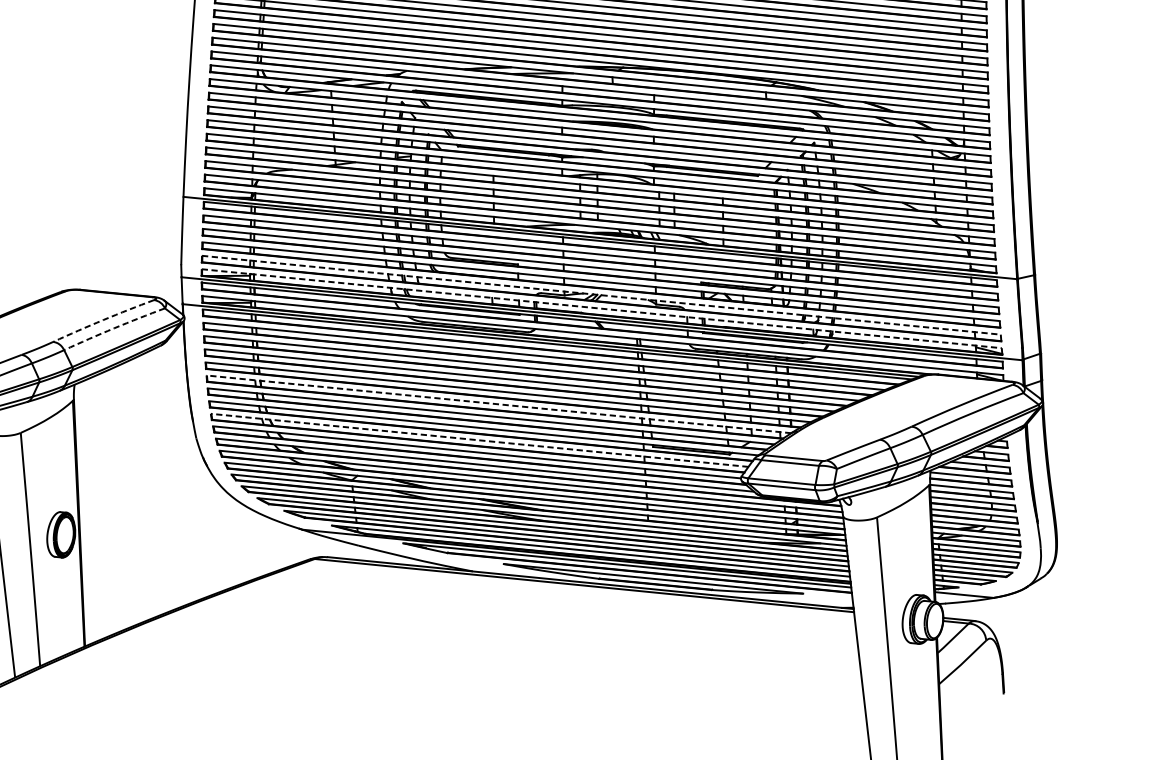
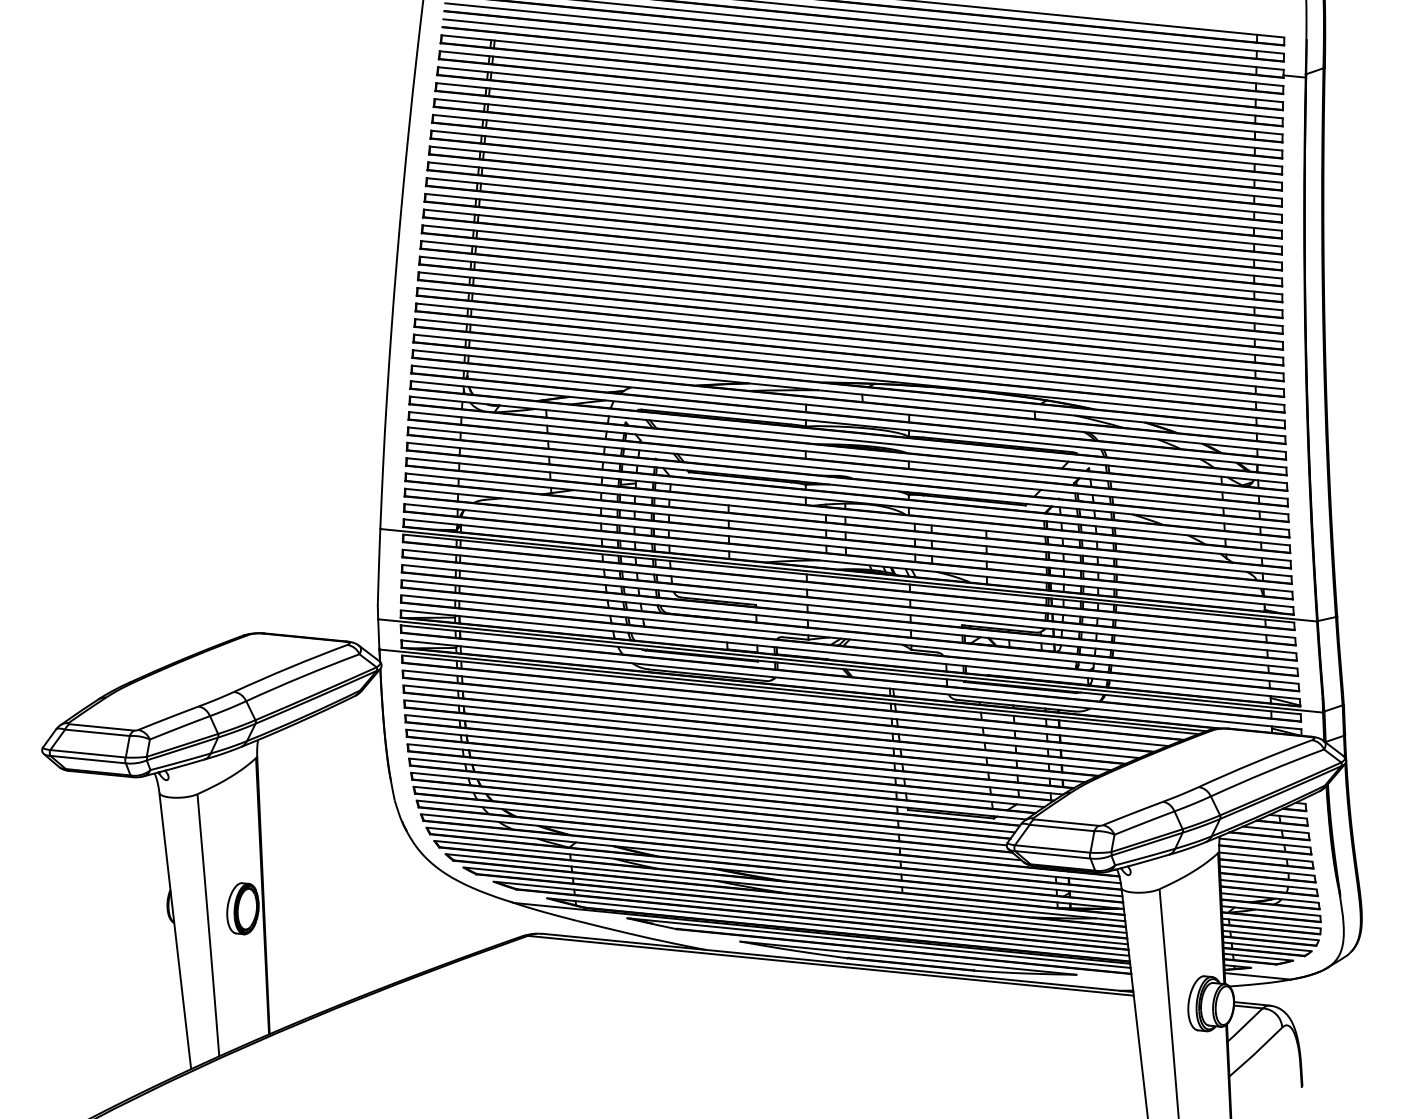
line: (601, 295) -> (849, 639), dashed -> solid
line: (601, 308) -> (850, 654), dashed -> solid
arc: (103, 320) -> (290, 667), dashed -> solid
arc: (114, 328) -> (302, 676), dashed -> solid
line: (498, 404) -> (734, 762), dashed -> solid
line: (479, 440) -> (712, 802), dashed -> solid

